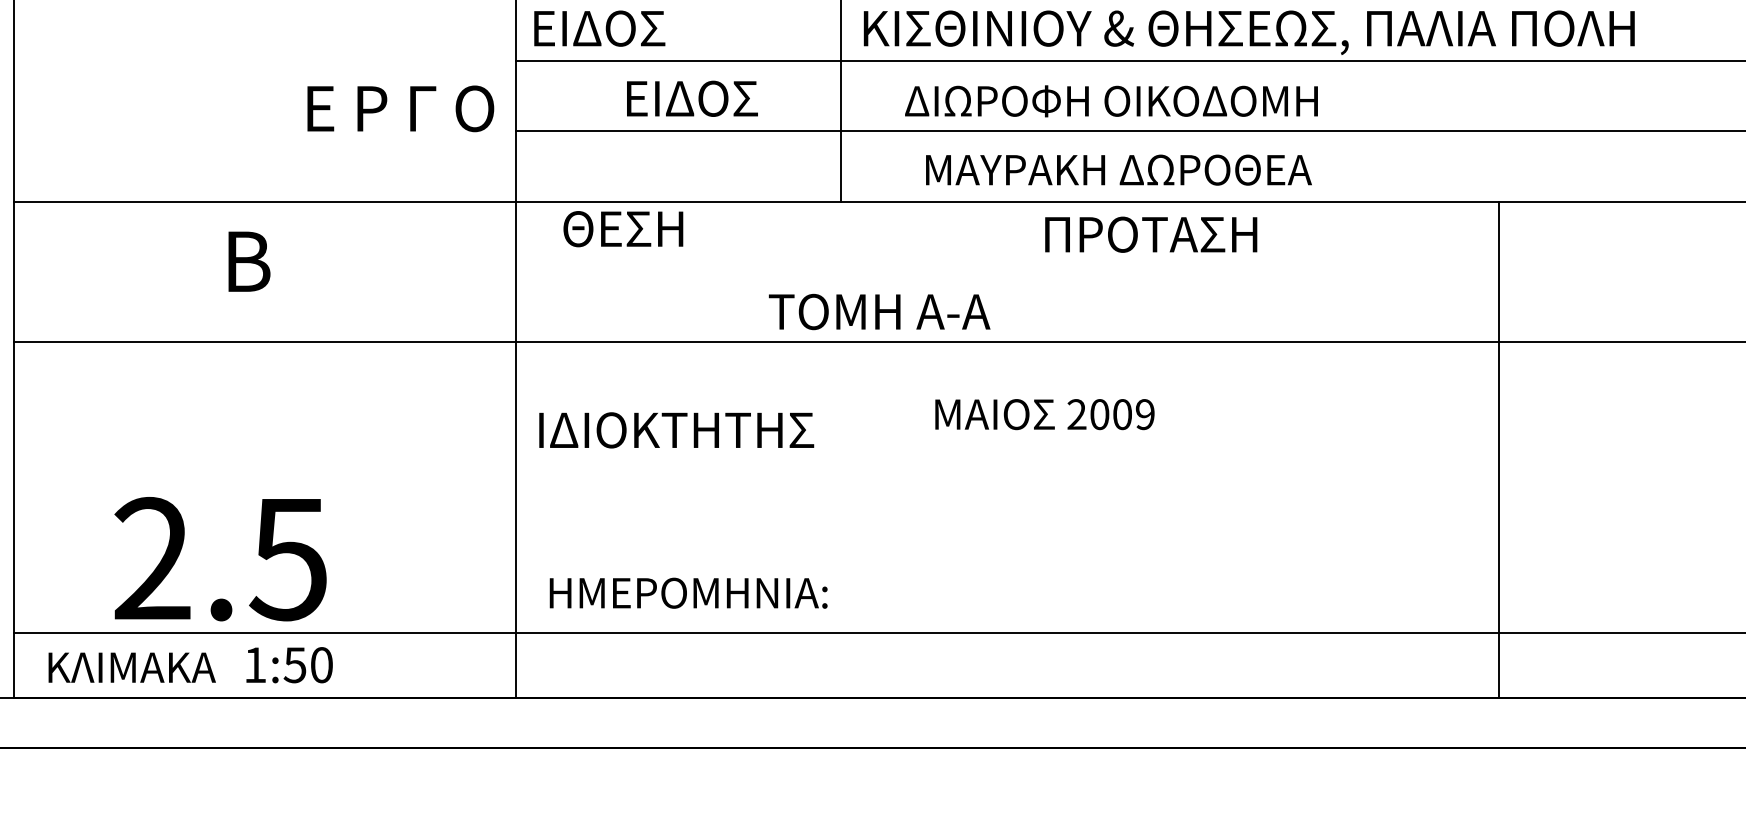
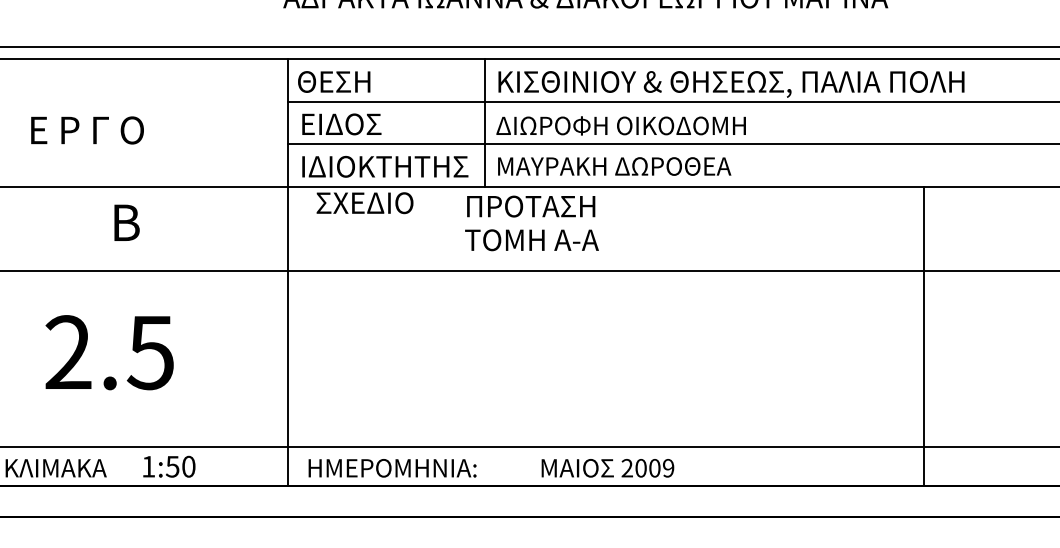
text: (599, 27) -> (338, 81), ΕΙΔΟΣ -> ΘΕΣΗ
text: (691, 98) -> (341, 124), moved
text: (1110, 100) -> (620, 125), moved
text: (400, 108) -> (87, 130), moved
text: (1118, 170) -> (614, 166), moved
text: (642, 229) -> (364, 203), ΘΕΣΗ -> ΣΧΕΔΙΟ
text: (1151, 234) -> (531, 206), moved
text: (878, 312) -> (531, 240), moved
text: (1044, 414) -> (607, 468), moved
text: (676, 429) -> (385, 166), moved
line: (1499, 449) -> (924, 336), moved
text: (220, 558) -> (109, 352), moved
text: (688, 593) -> (392, 468), moved
text: (289, 664) -> (169, 466), moved

